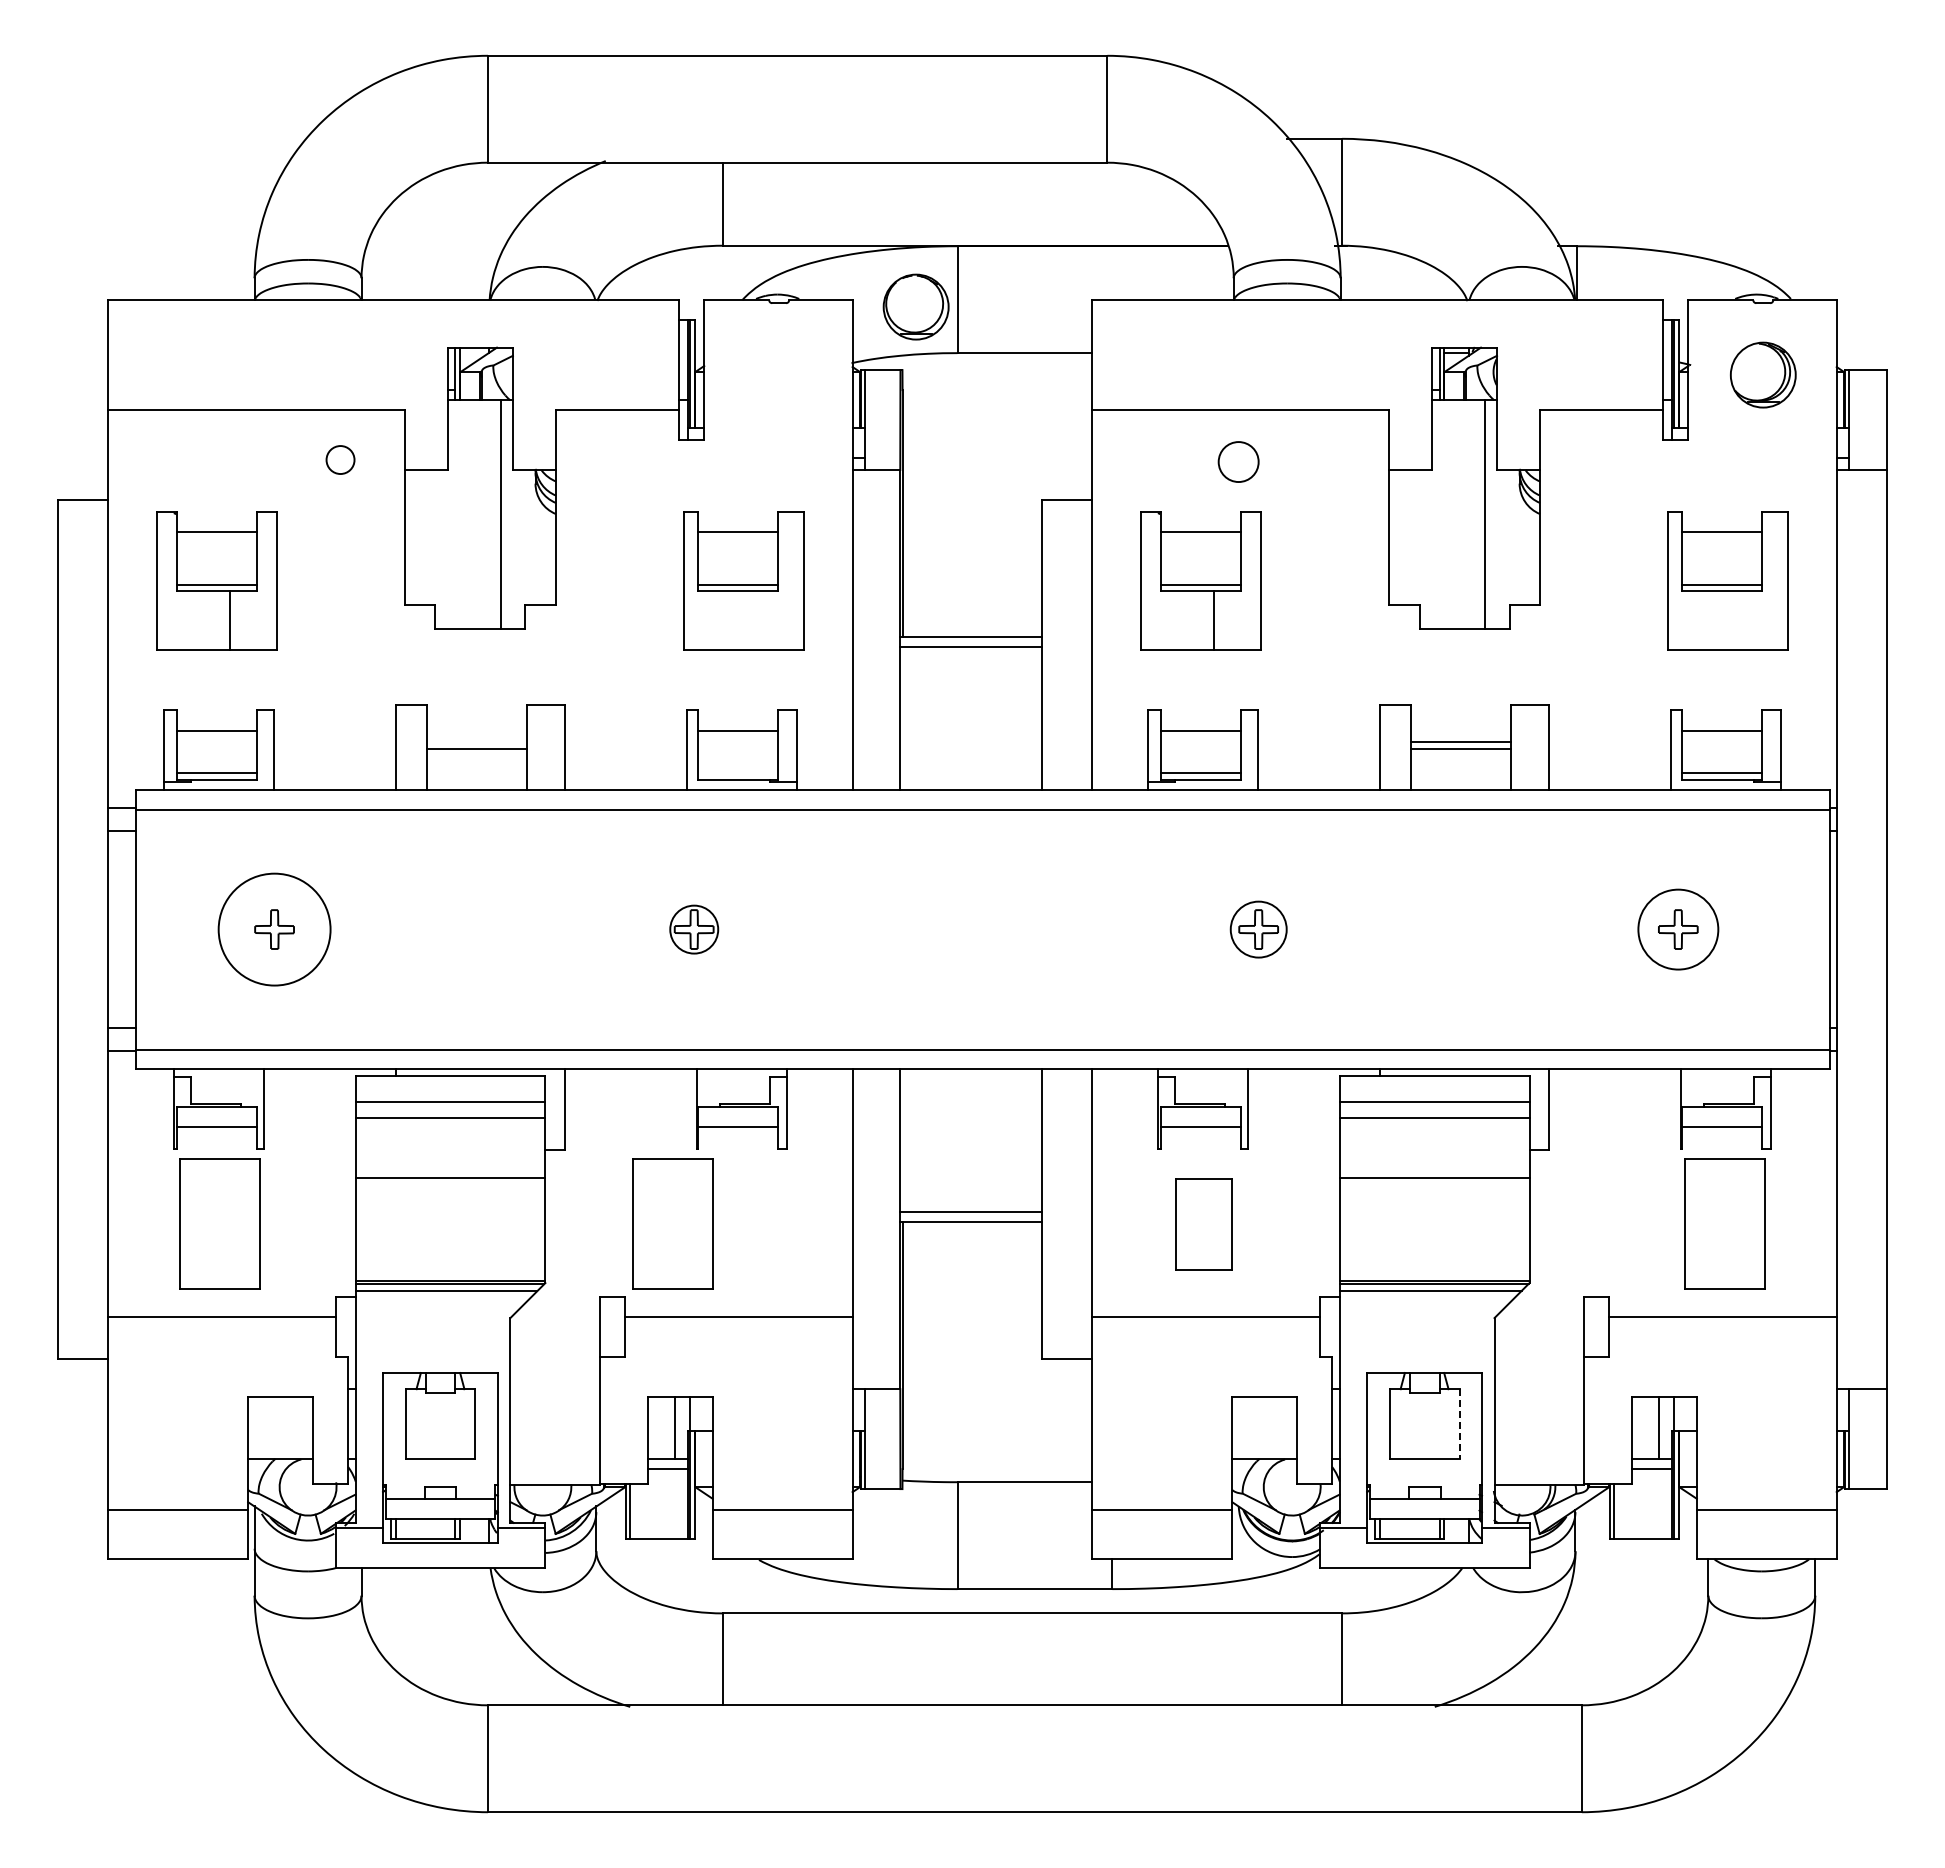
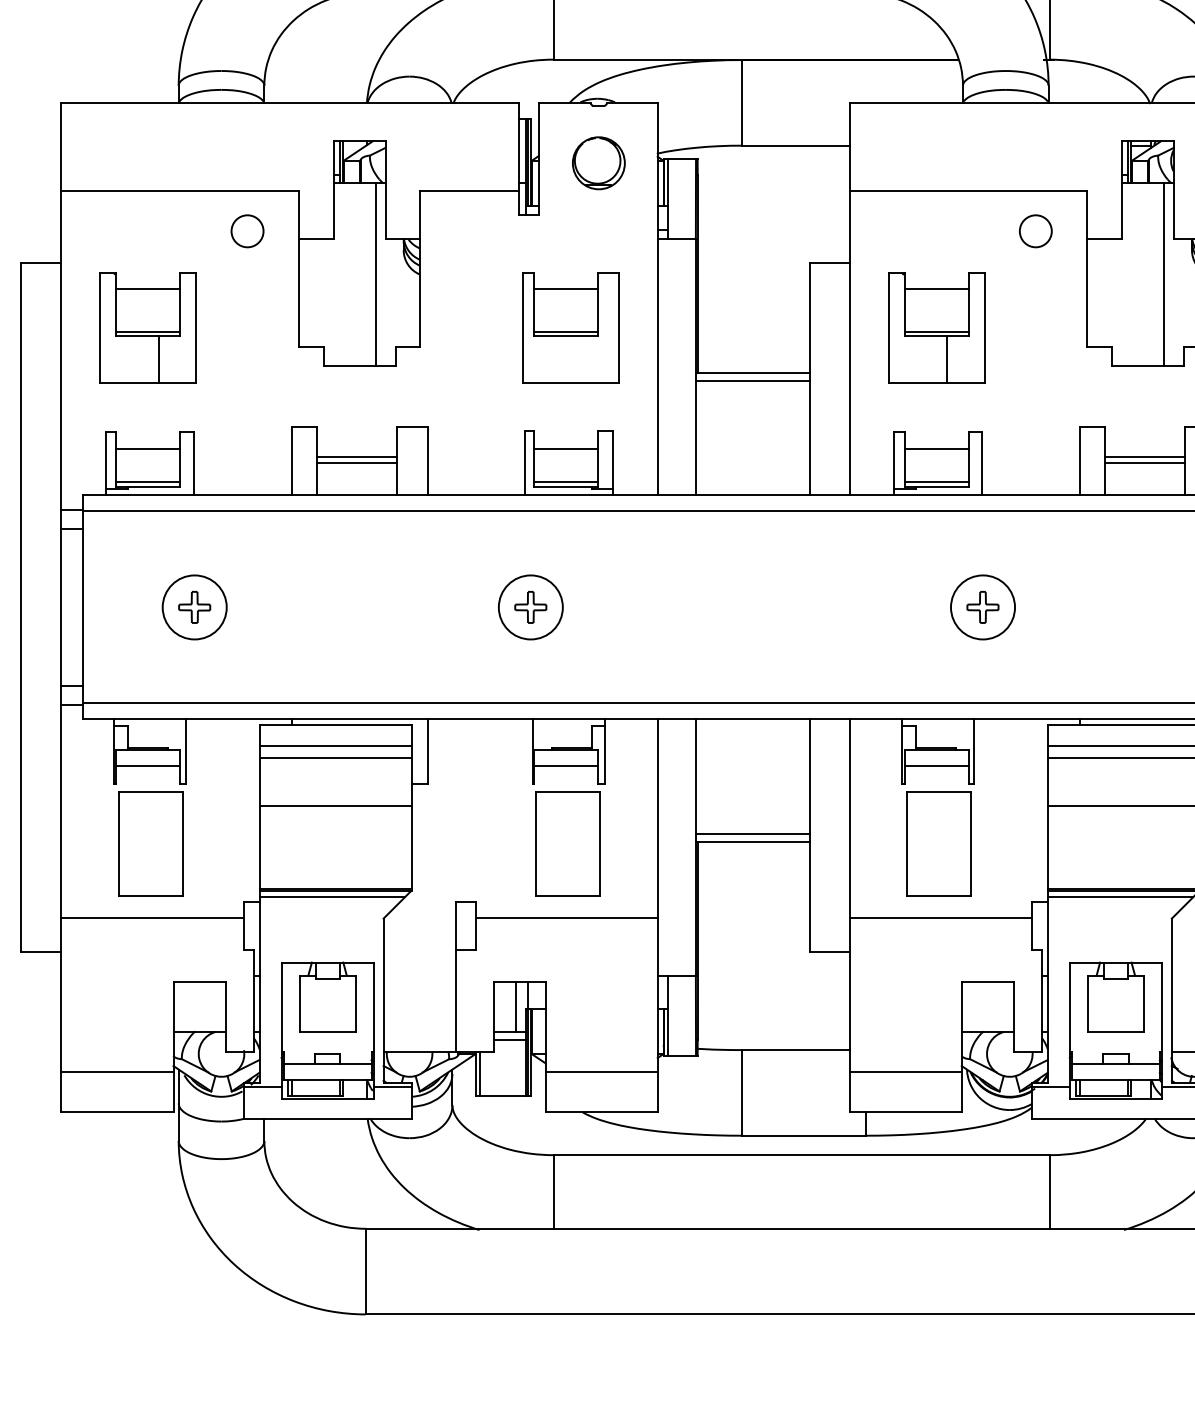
part: (915, 306) -> (598, 162), moved
circle: (340, 459) -> (247, 230), size x1.43
circle: (1238, 461) -> (1035, 230), moved
line: (477, 741) -> (357, 456), added
line: (737, 772) -> (565, 481), added
circle: (274, 929) -> (194, 607), size x0.71
circle: (694, 929) -> (531, 607), size x1.67
circle: (1258, 929) -> (982, 607), size x1.43
part: (672, 1223) -> (567, 842), moved
part: (1203, 1223) -> (938, 842), size x1.43
line: (1459, 1424) -> (1143, 1003), dashed -> solid

